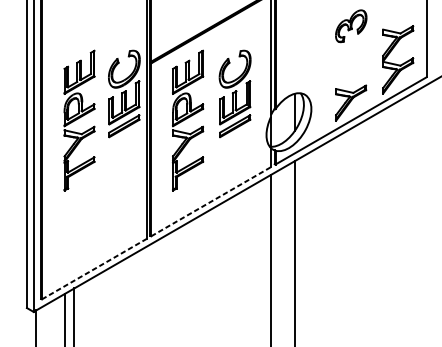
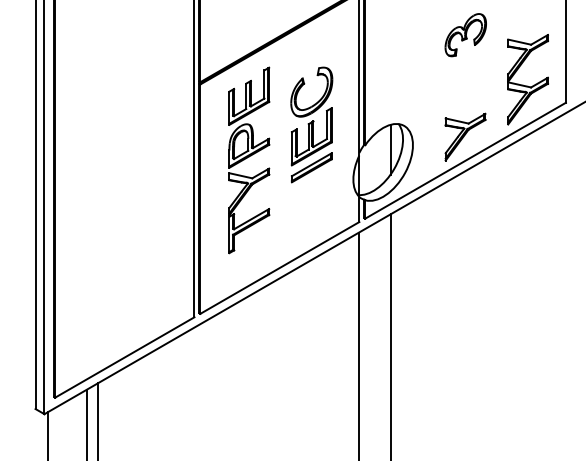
part: (124, 93) -> (164, 124), removed
part: (79, 120) -> (105, 160), removed
line: (210, 201) -> (279, 267), dashed -> solid
line: (94, 269) -> (125, 357), dashed -> solid

